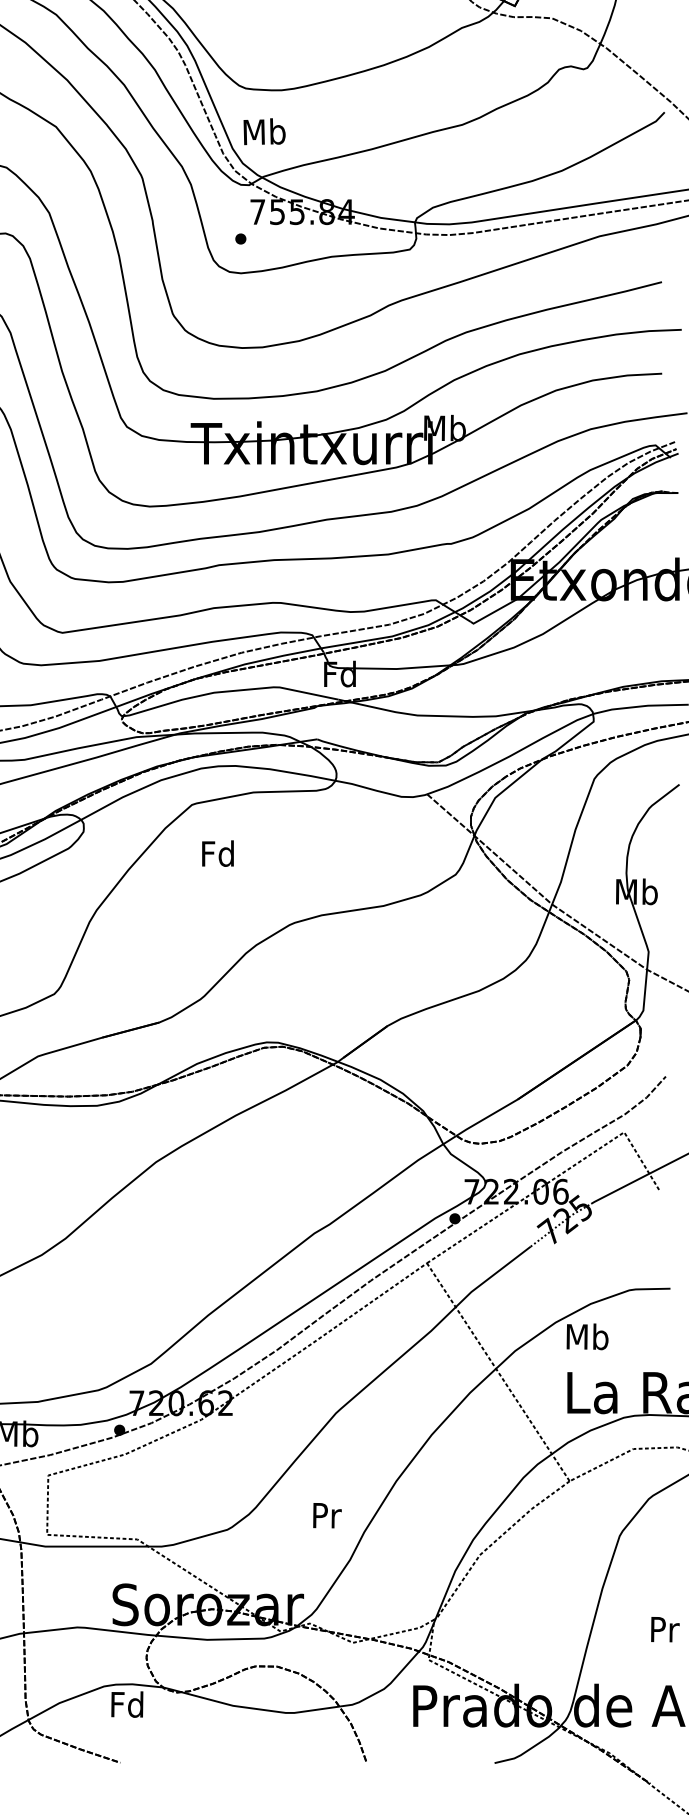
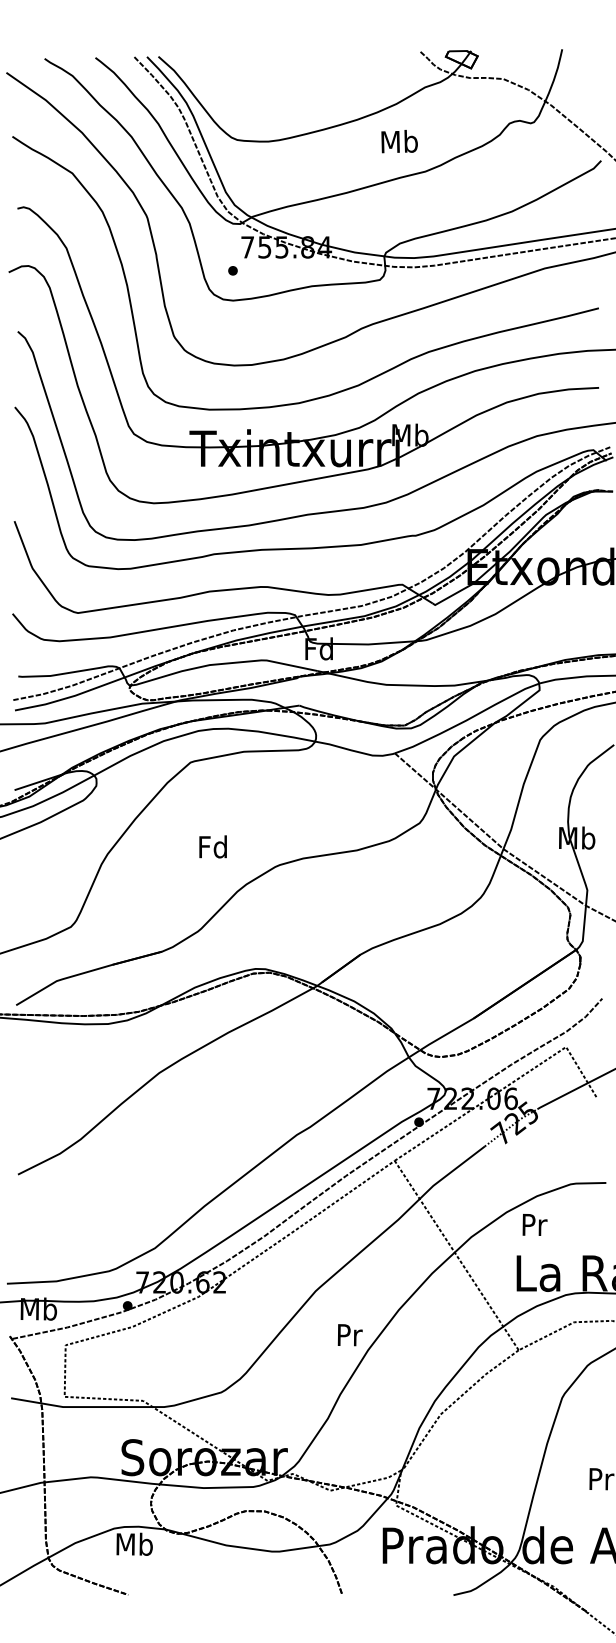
text: (264, 131) -> (399, 141), moved
text: (217, 853) -> (212, 846), moved
text: (587, 1336) -> (534, 1224), Mb -> Pr
text: (326, 1516) -> (349, 1335), moved
text: (127, 1703) -> (134, 1543), Fd -> Mb

